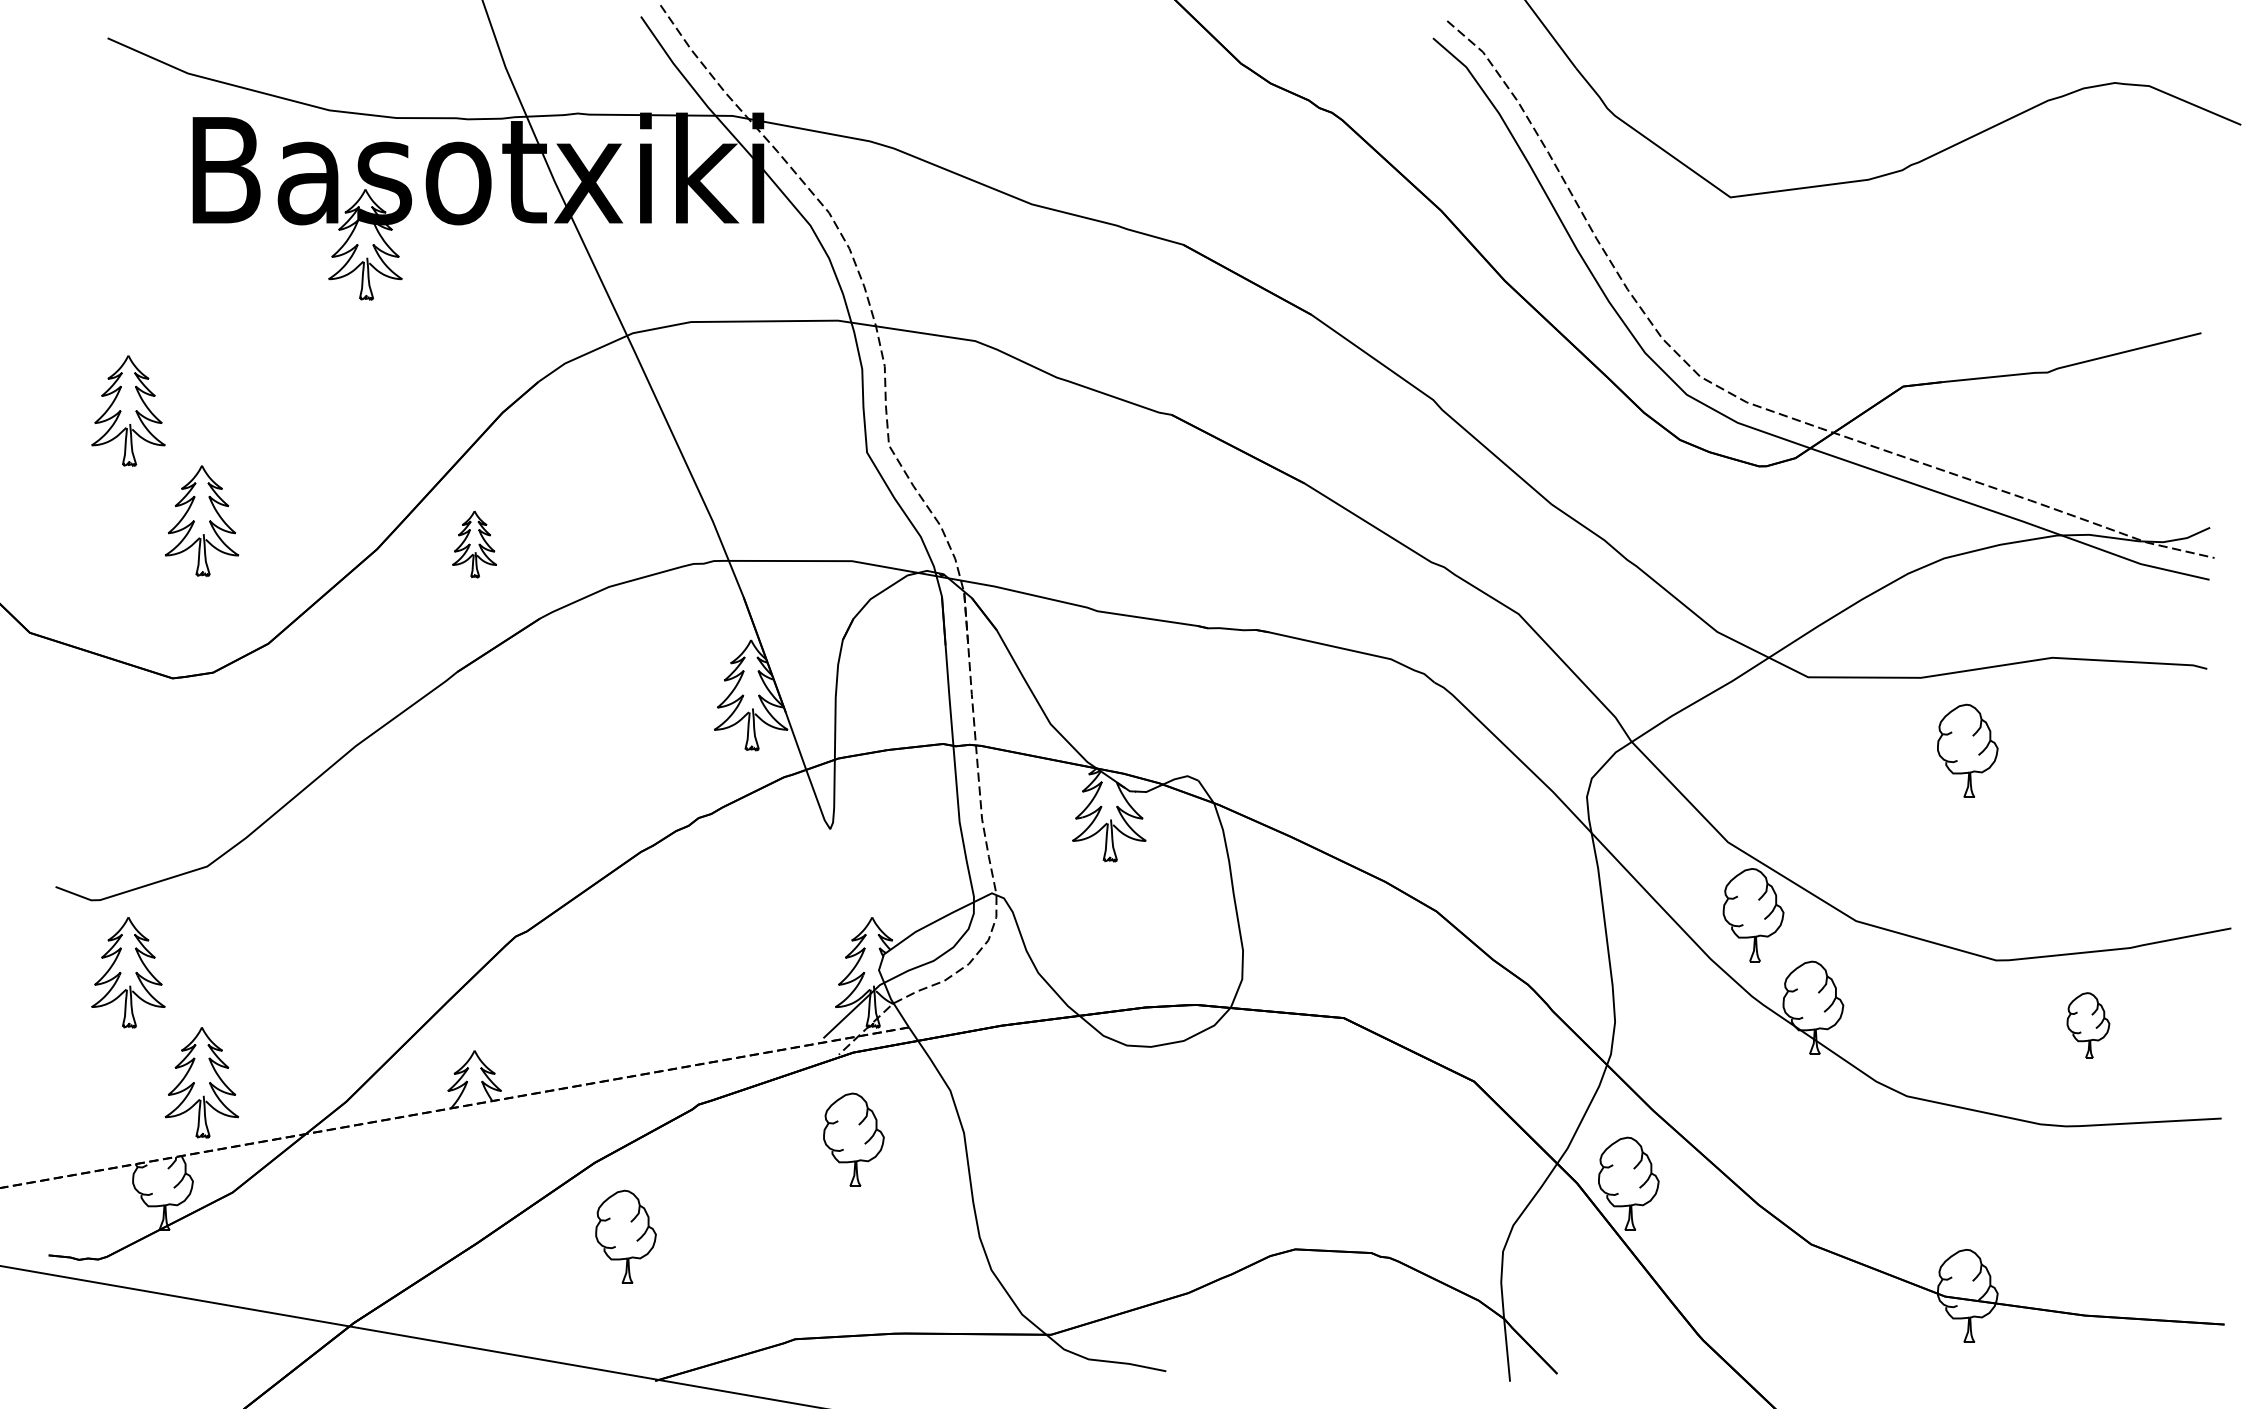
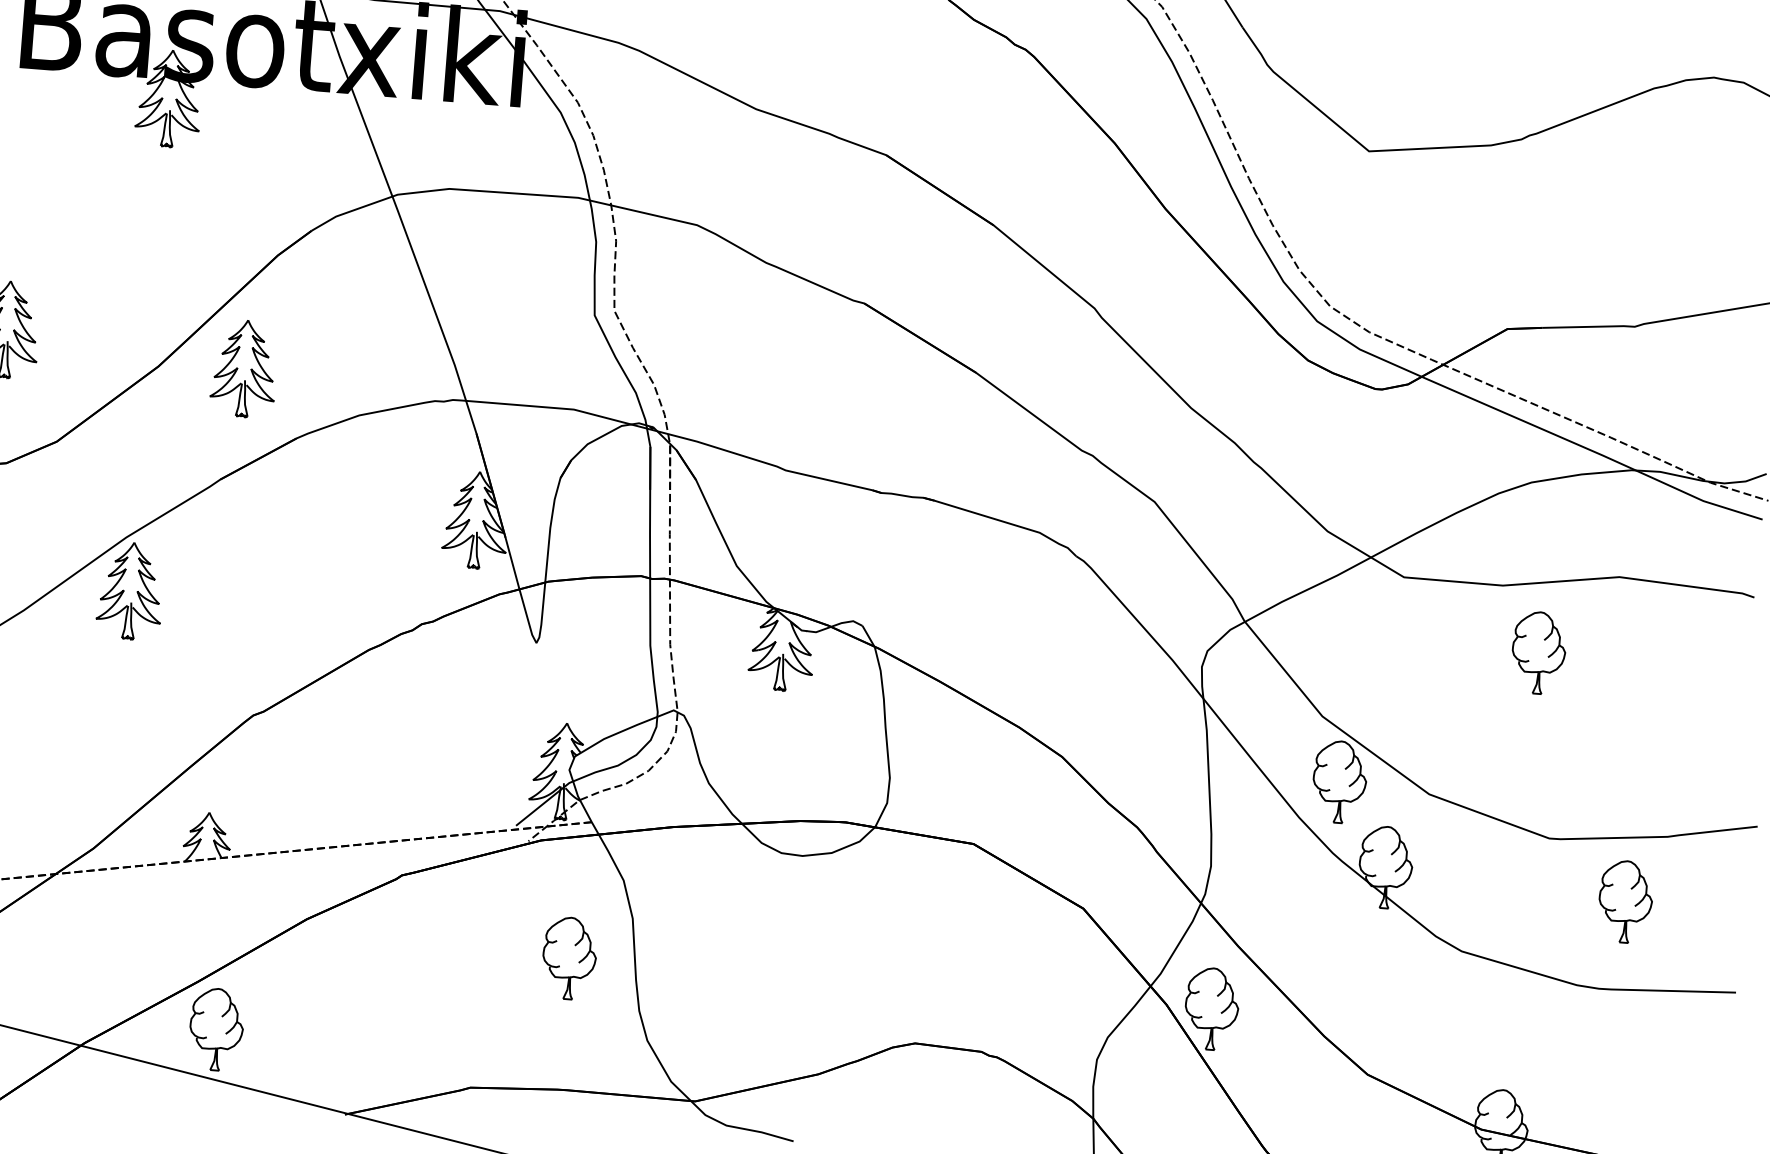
part: (474, 544) -> (244, 368), size x1.67
part: (365, 806) -> (130, 591), added
part: (2088, 1025) -> (1625, 901), size x1.43
part: (853, 1139) -> (569, 958), moved
part: (625, 1236) -> (216, 1029), moved

